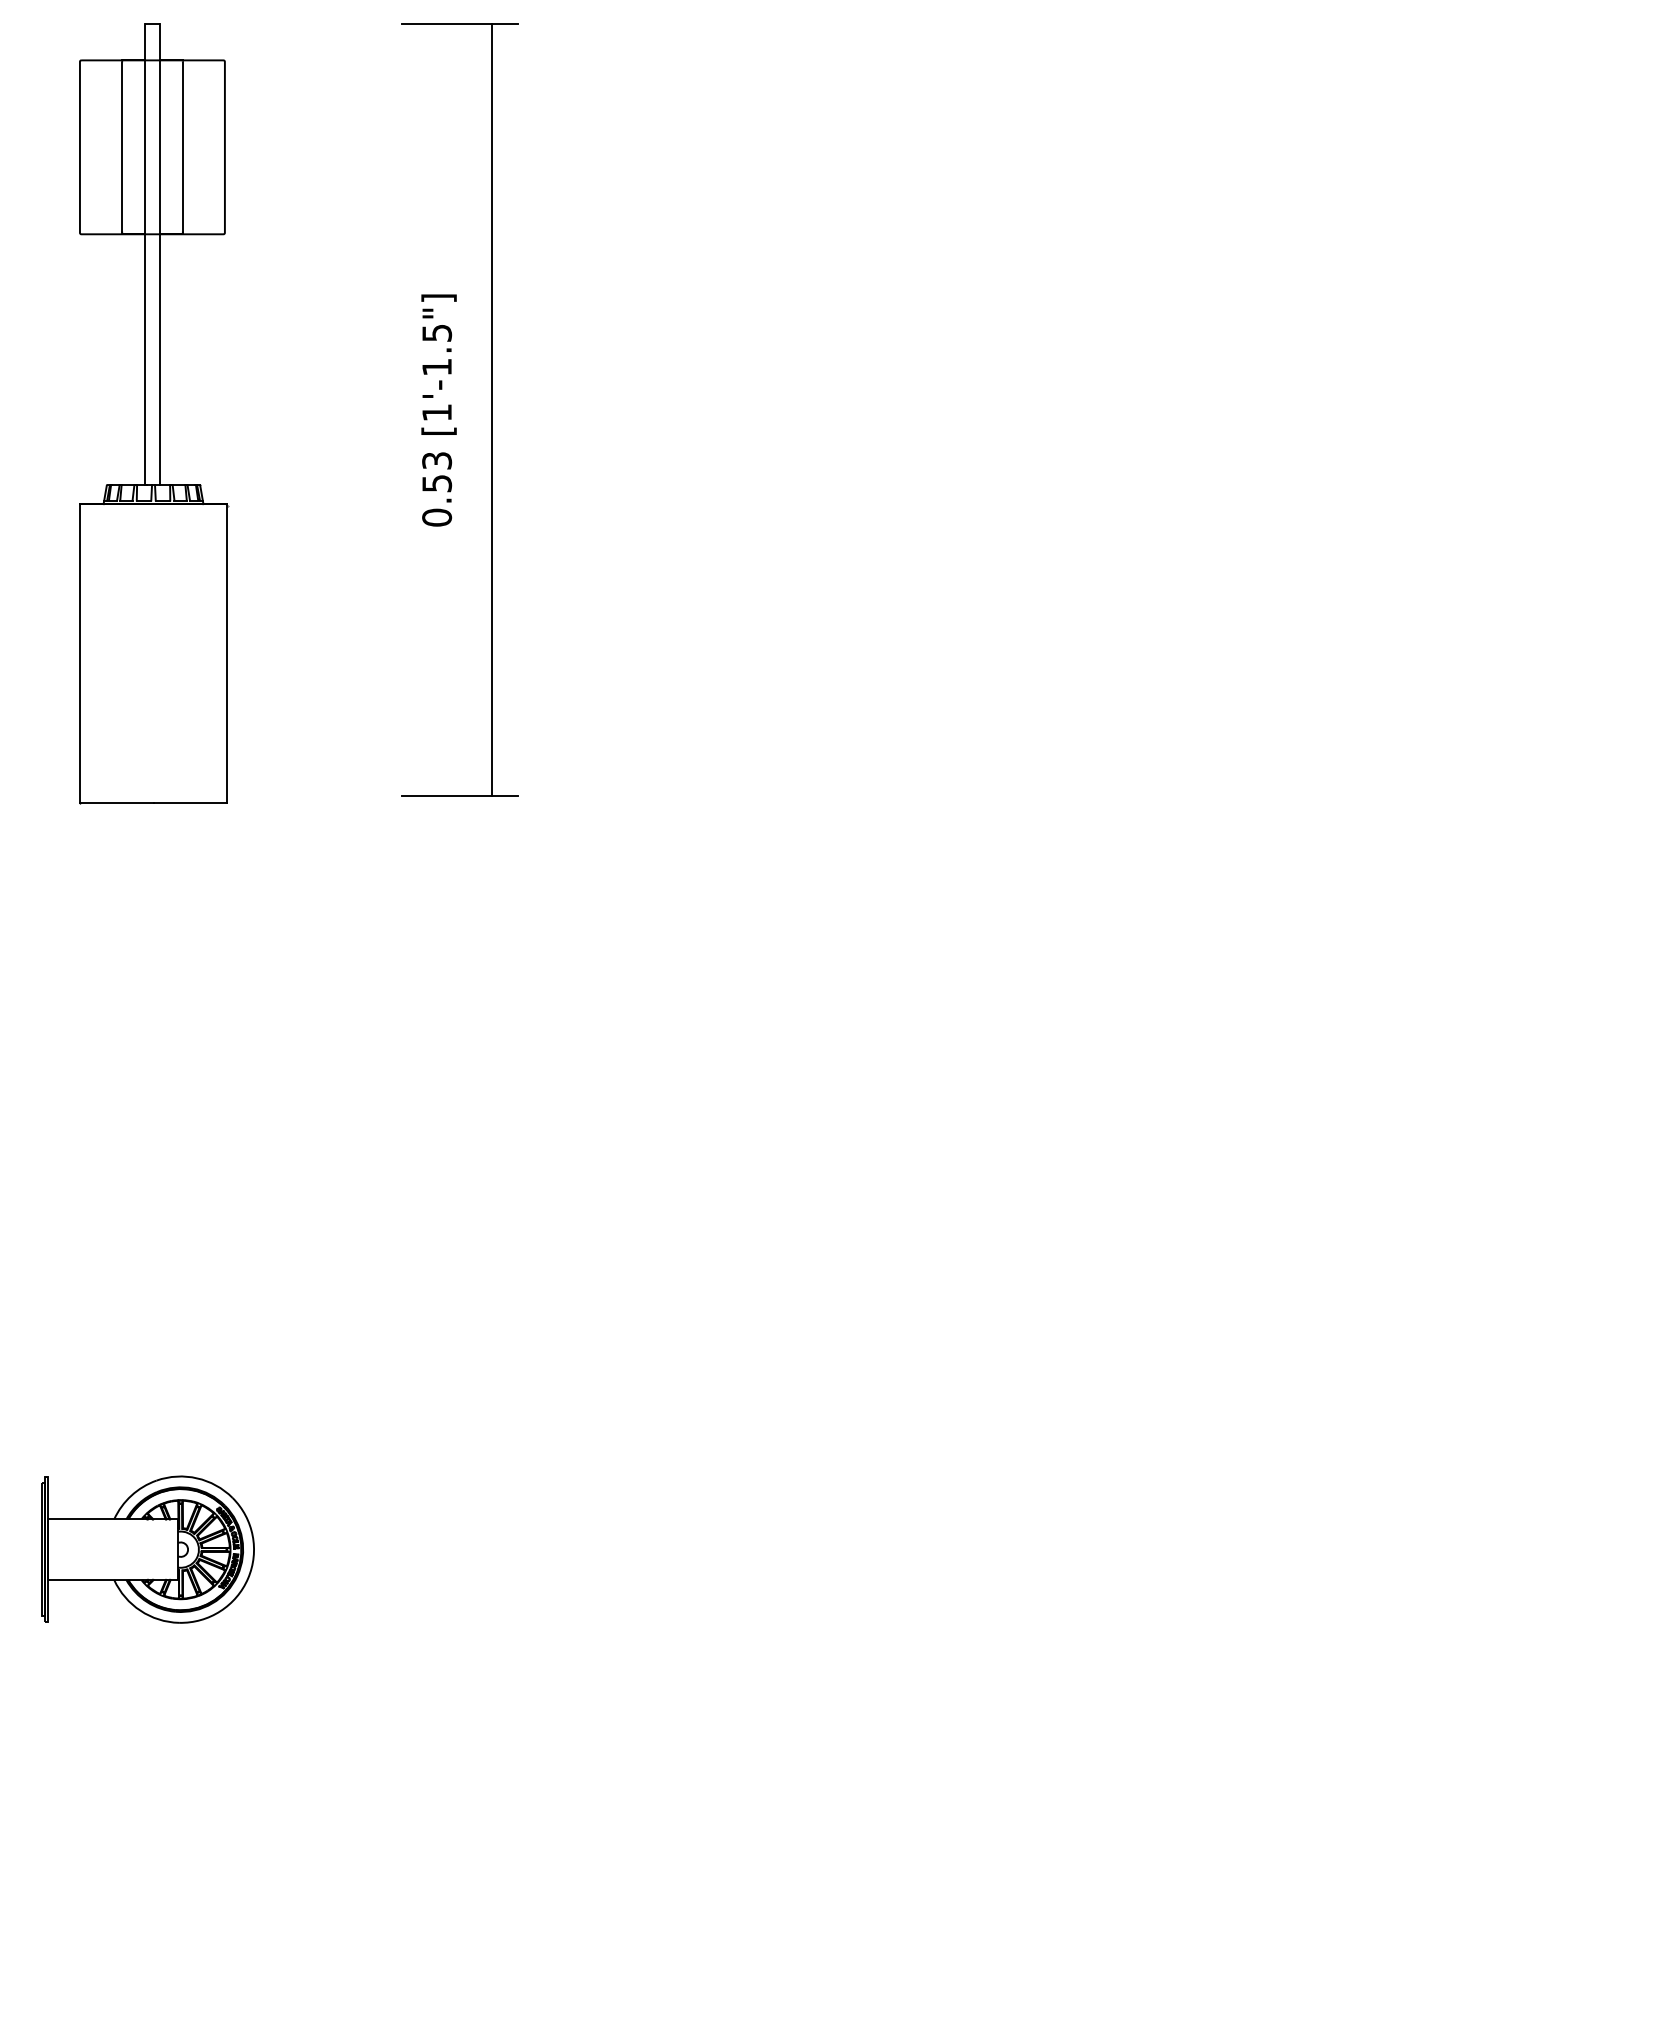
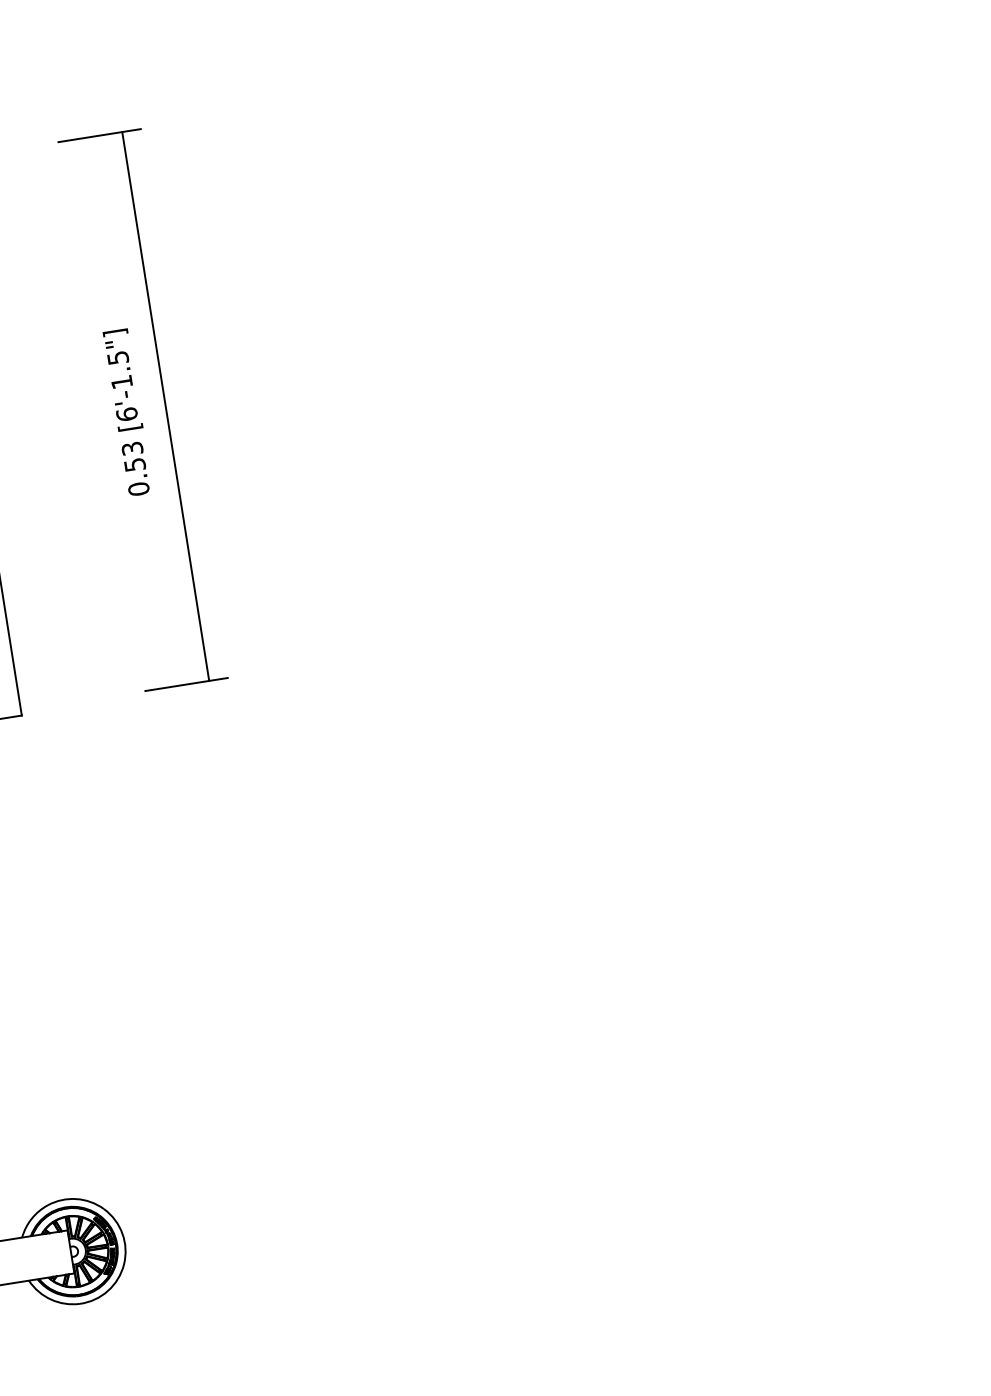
text: (437, 412) -> (127, 414), [1'-1.5"] -> [6'-1.5"]

